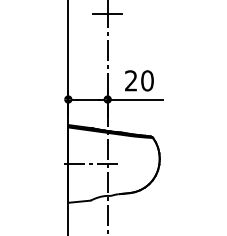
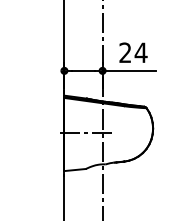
text: (147, 80) -> (141, 52), 20 -> 24

